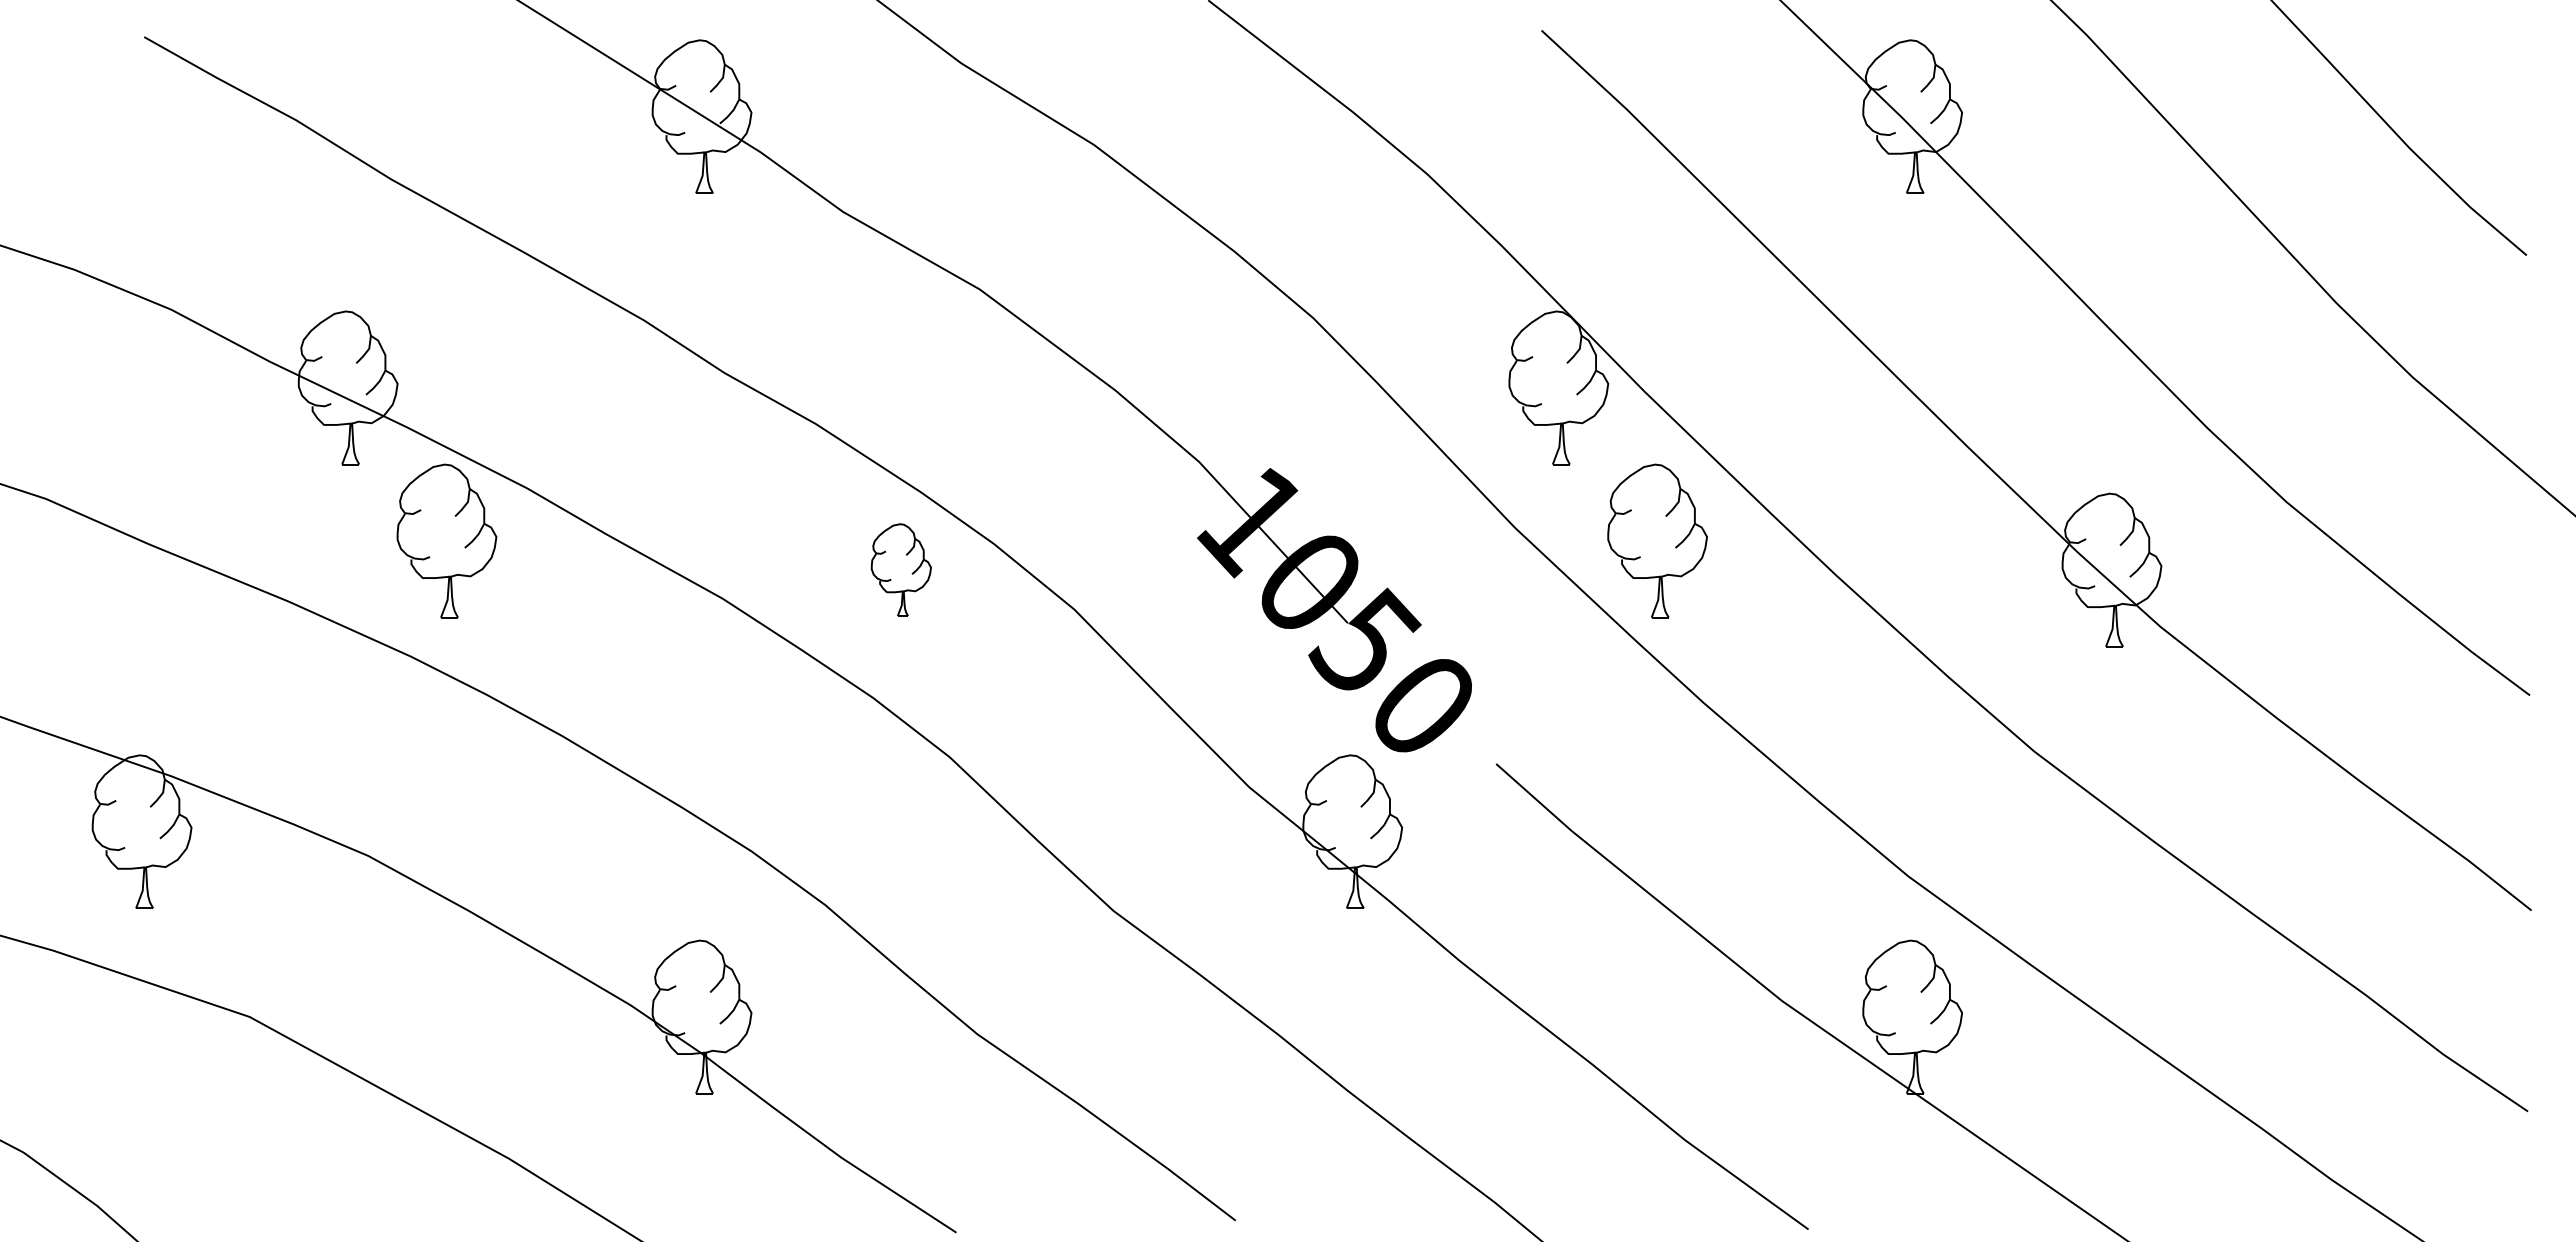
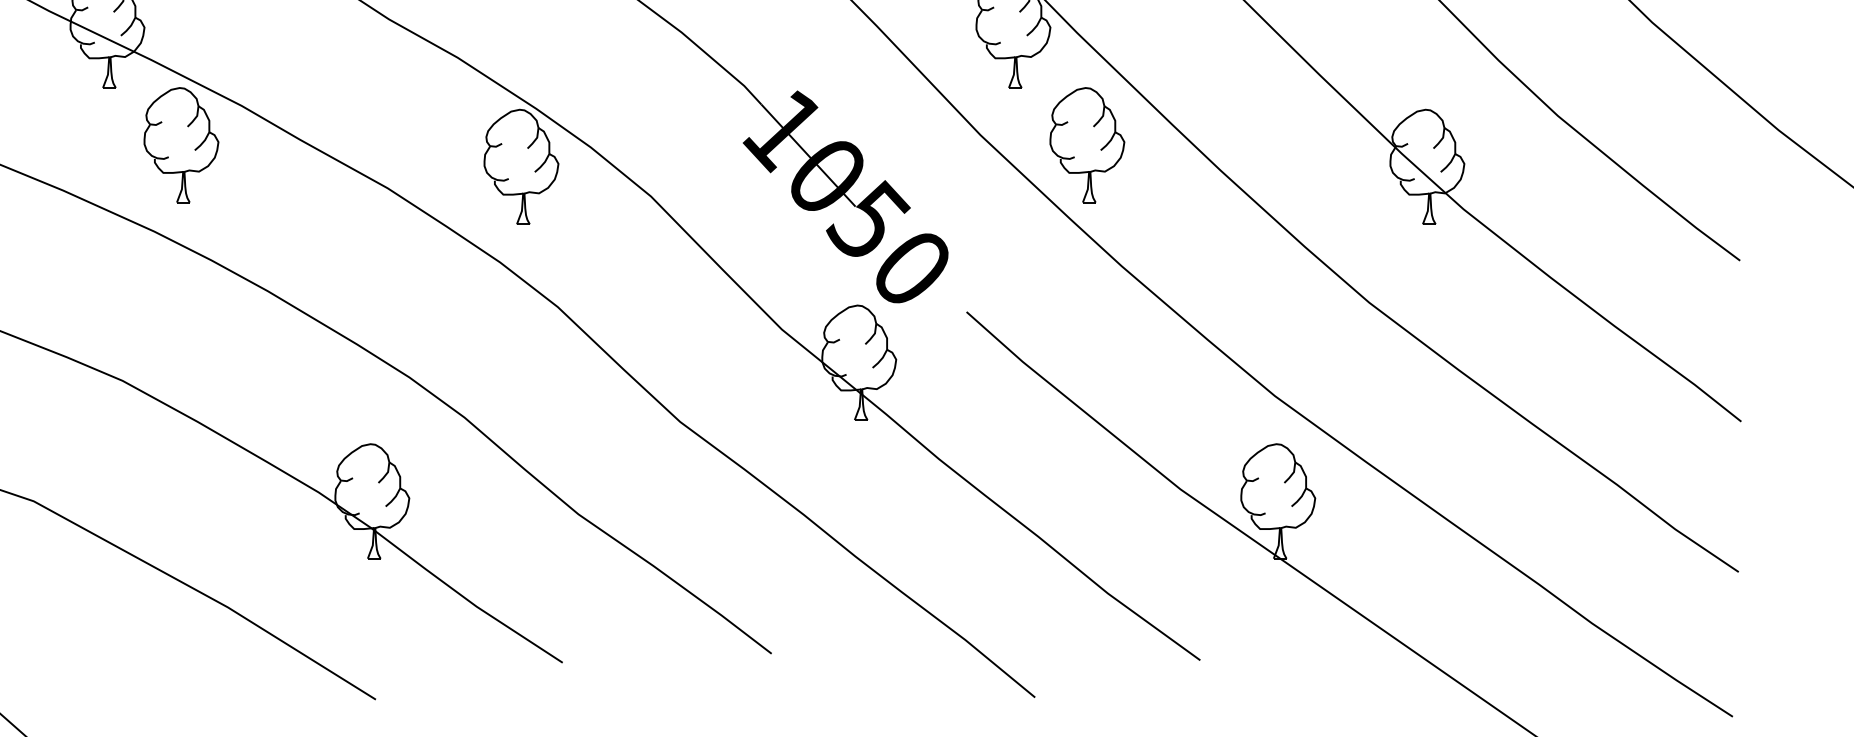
part: (901, 569) -> (521, 166), size x1.67

